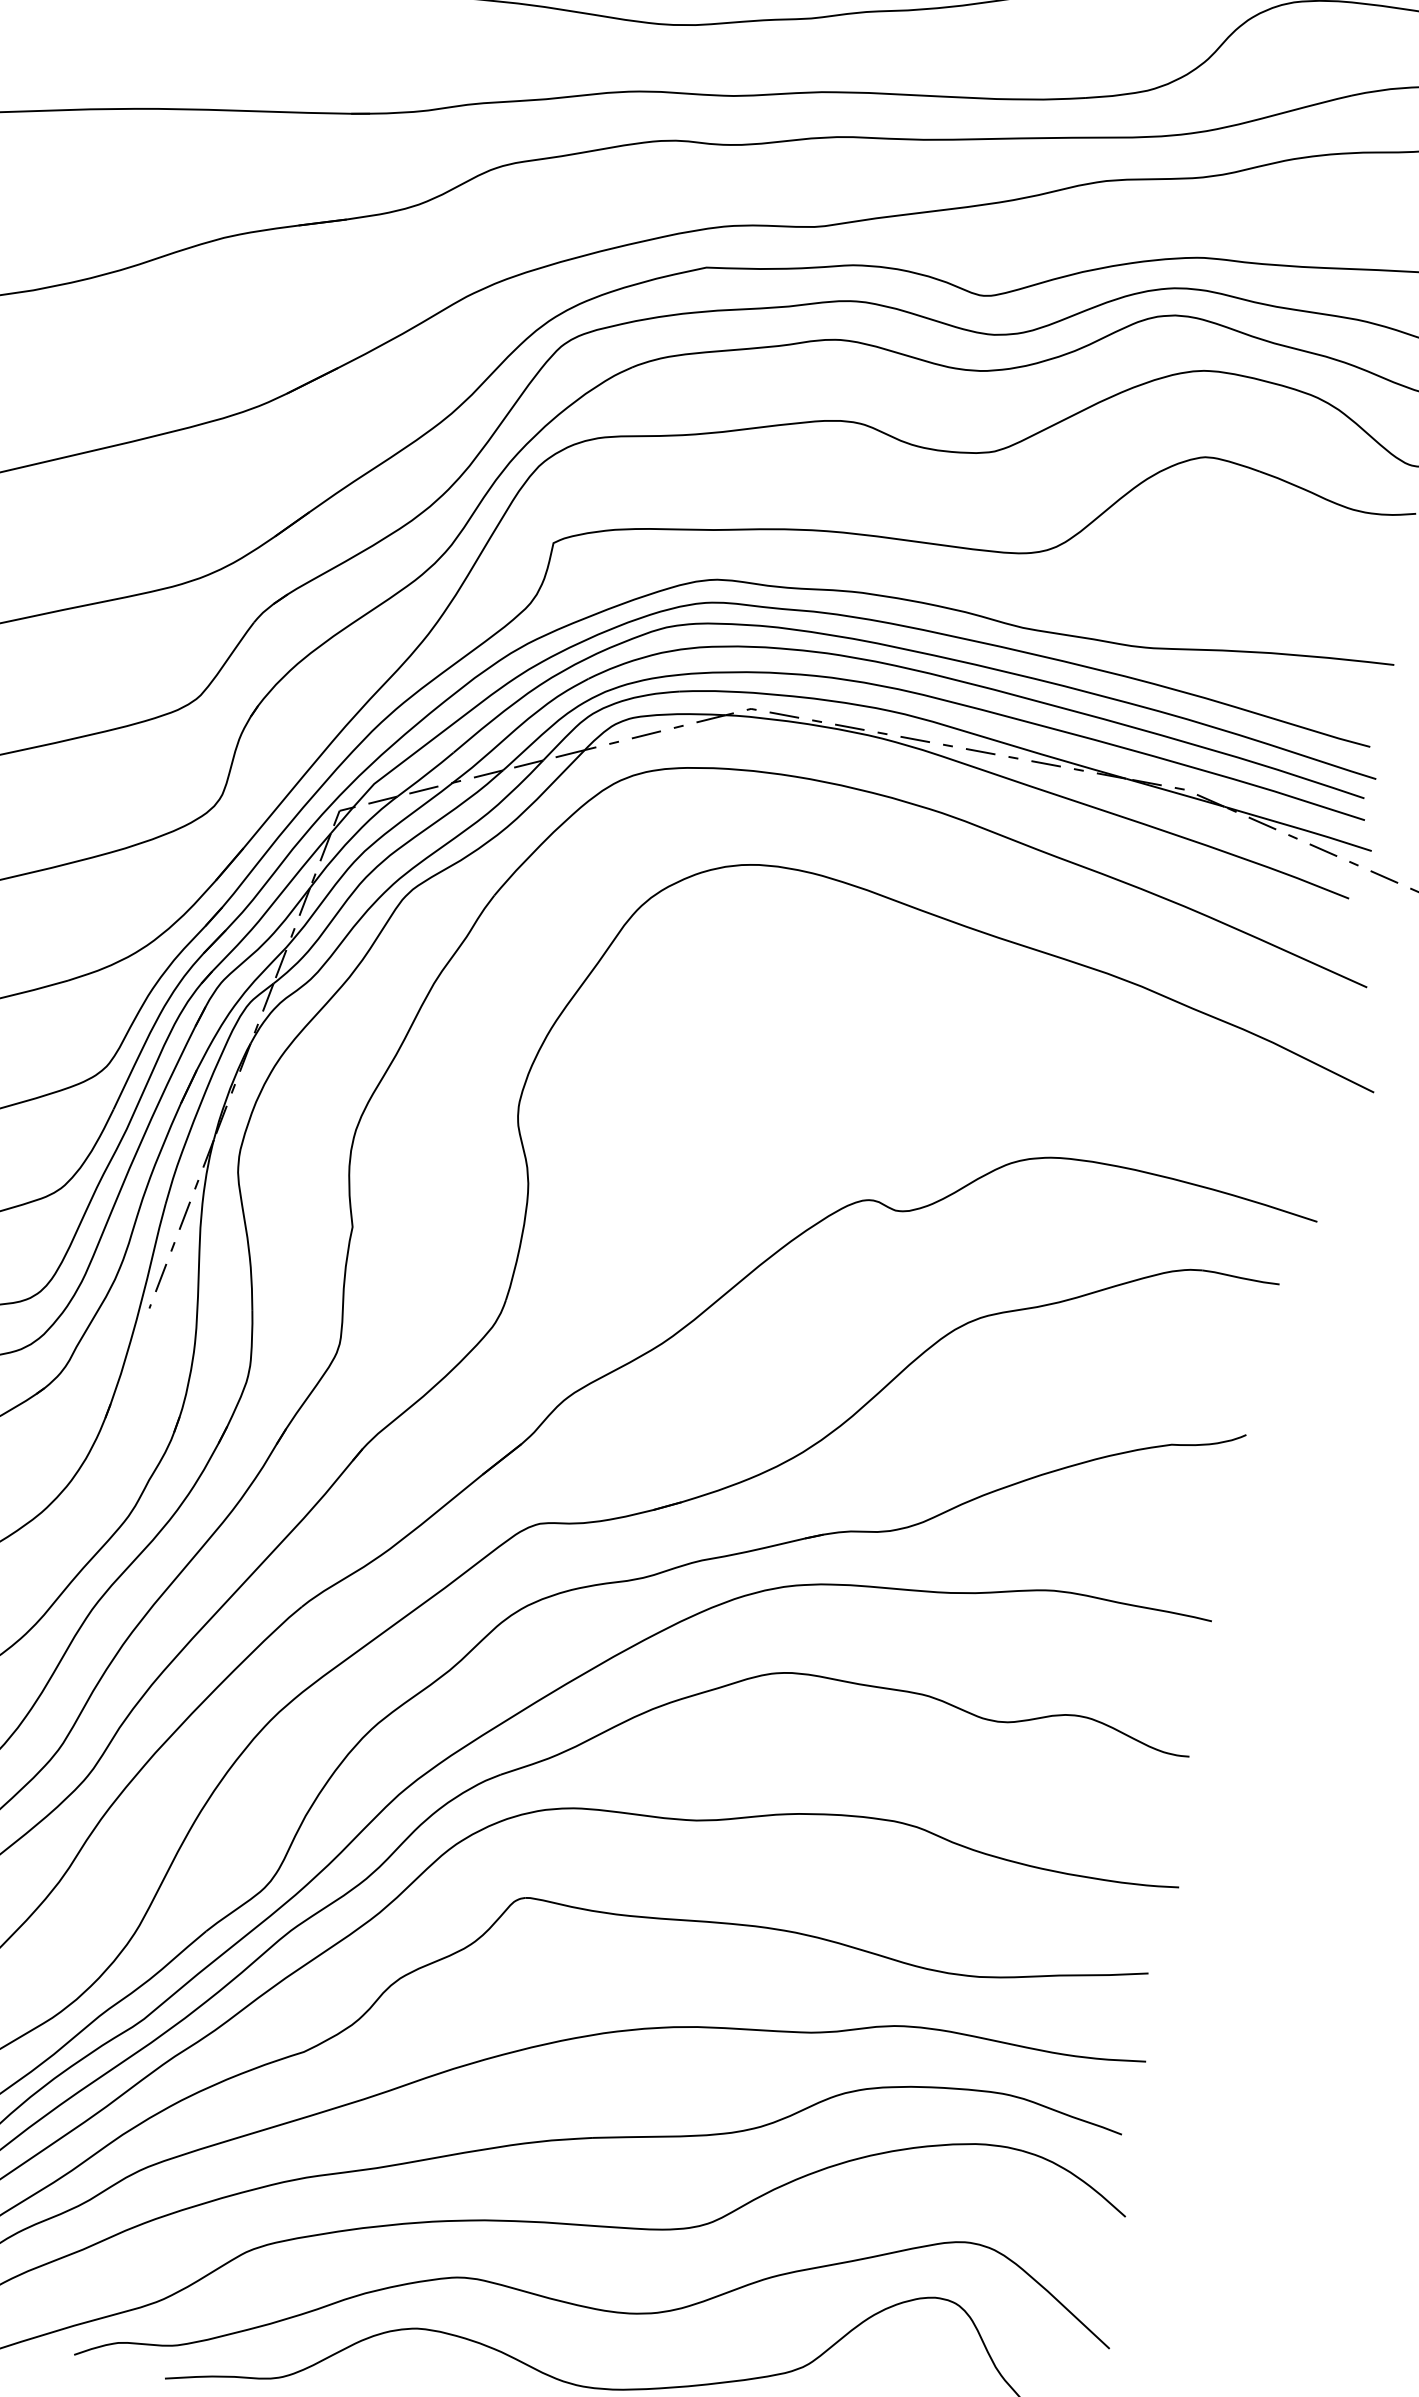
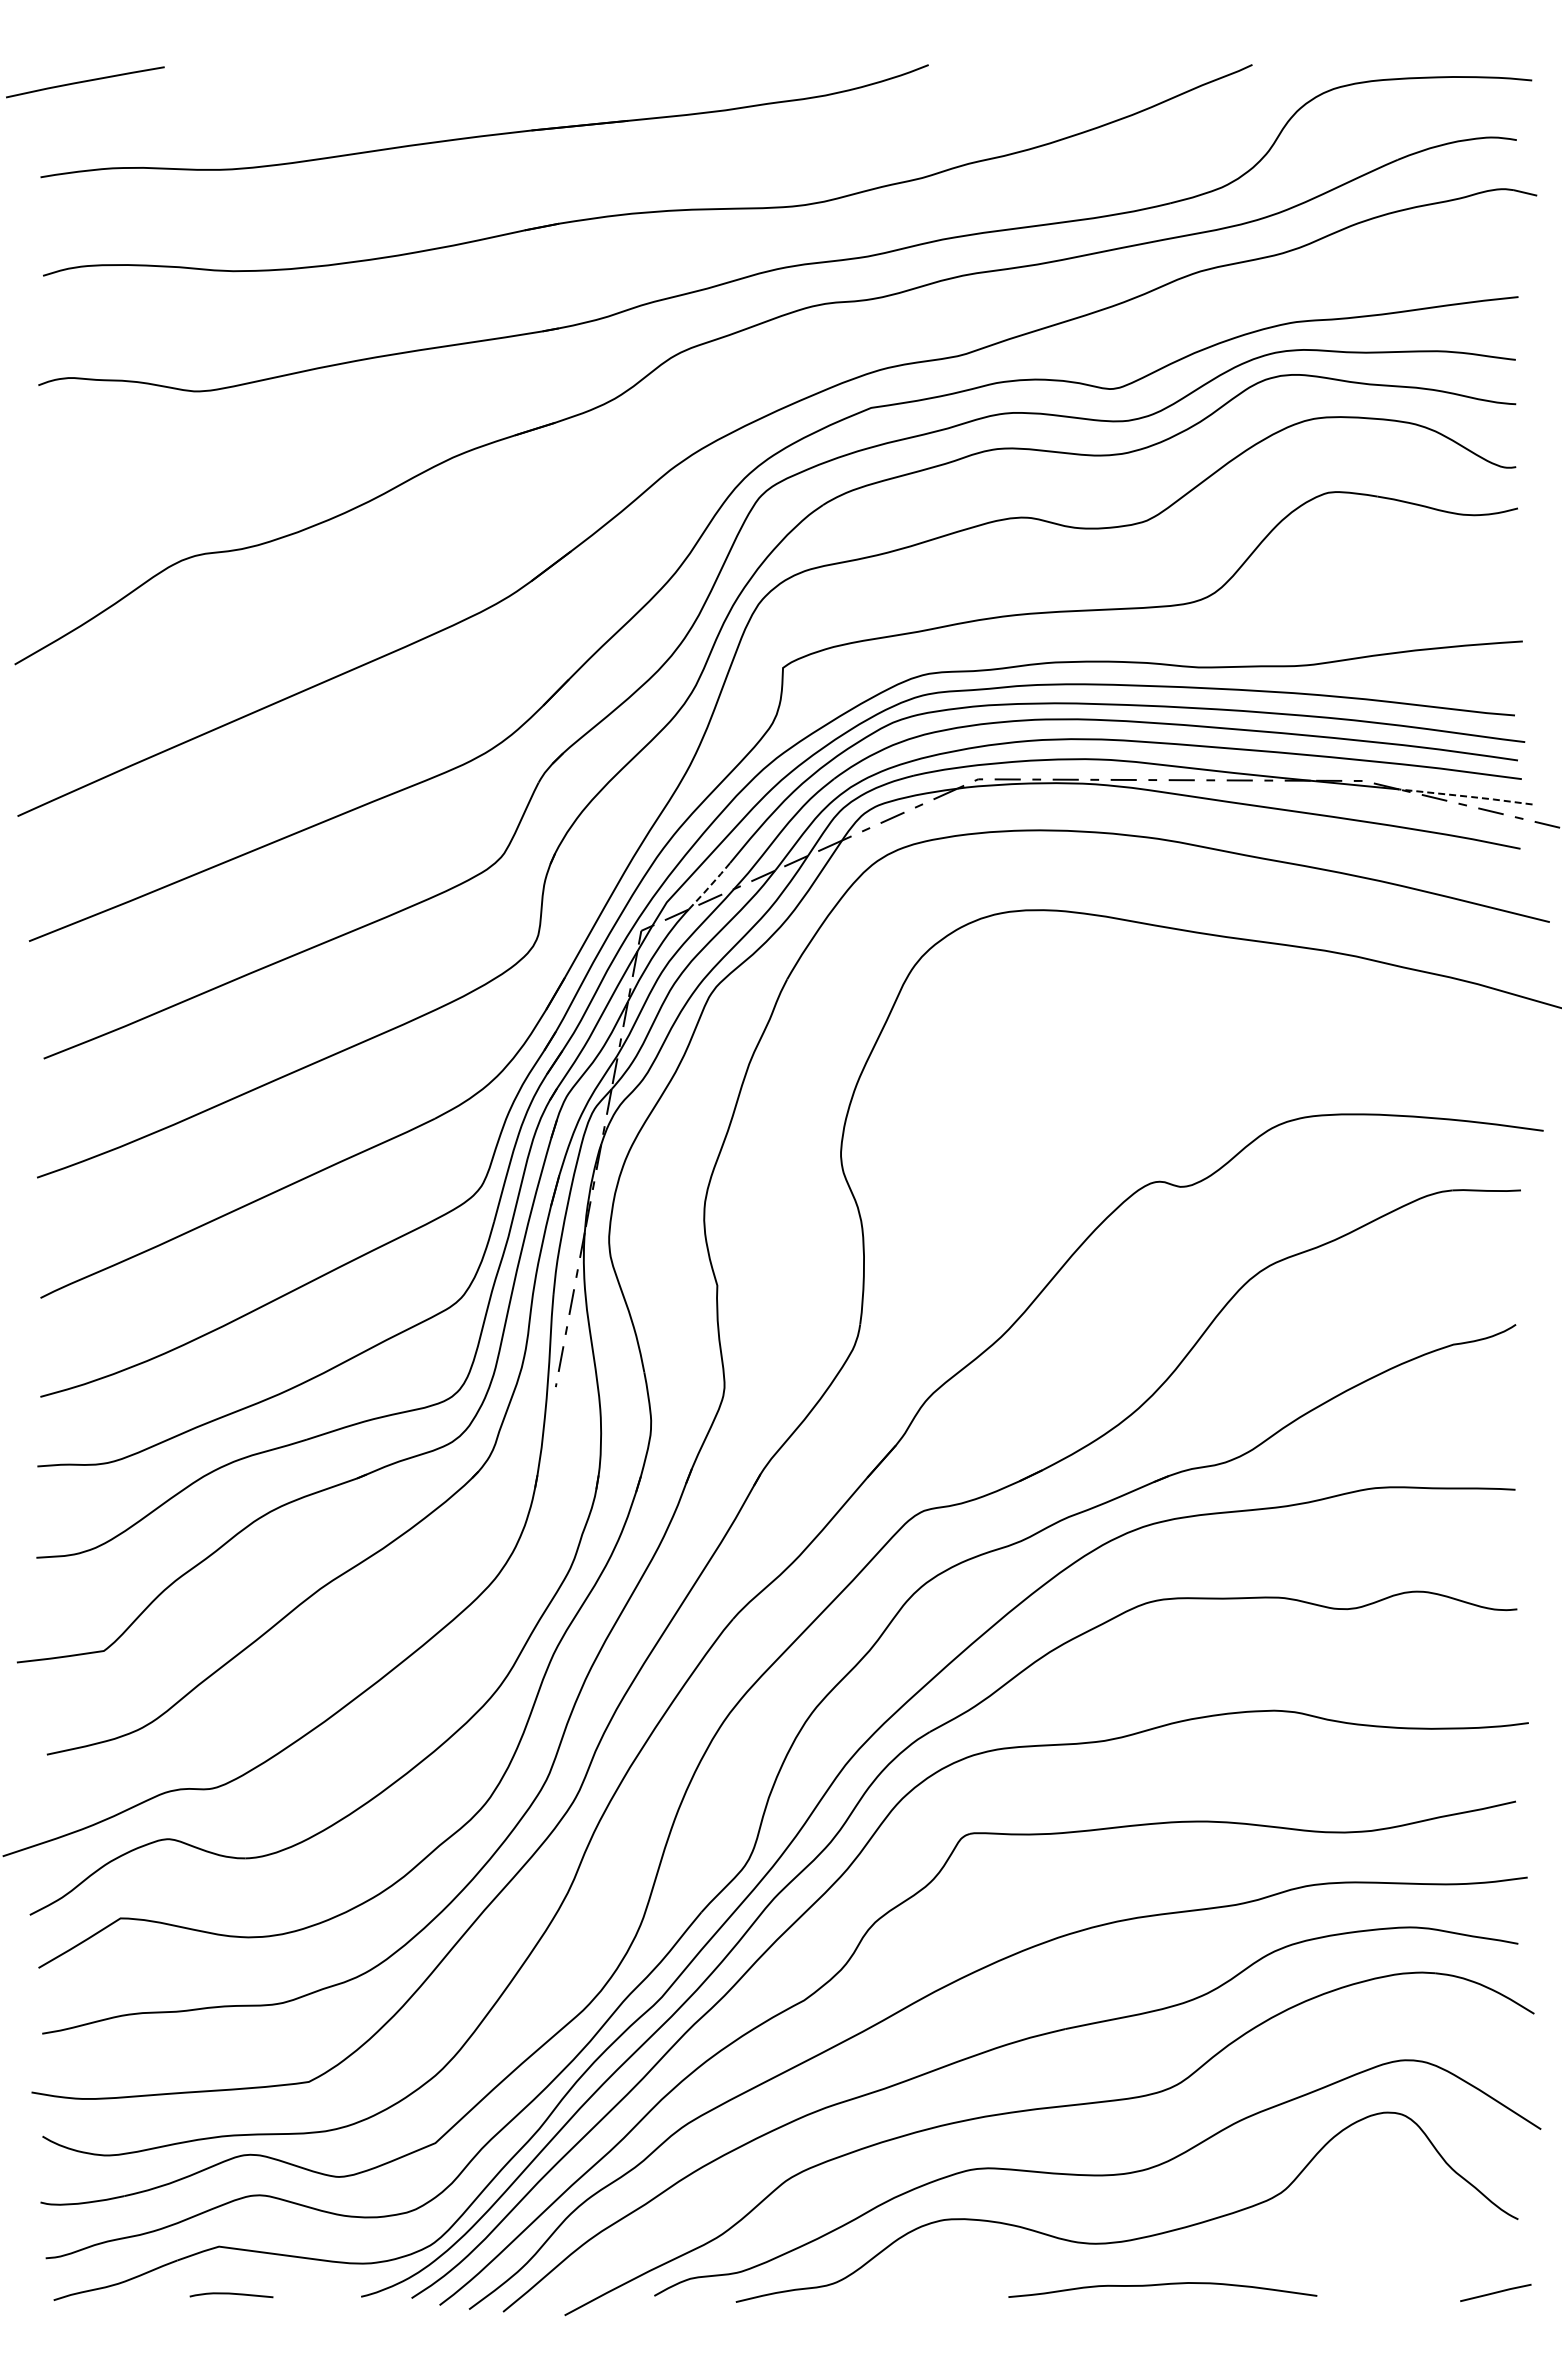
line: (425, 775) -> (709, 887), solid -> dashed
line: (1298, 828) -> (1466, 796), solid -> dashed

